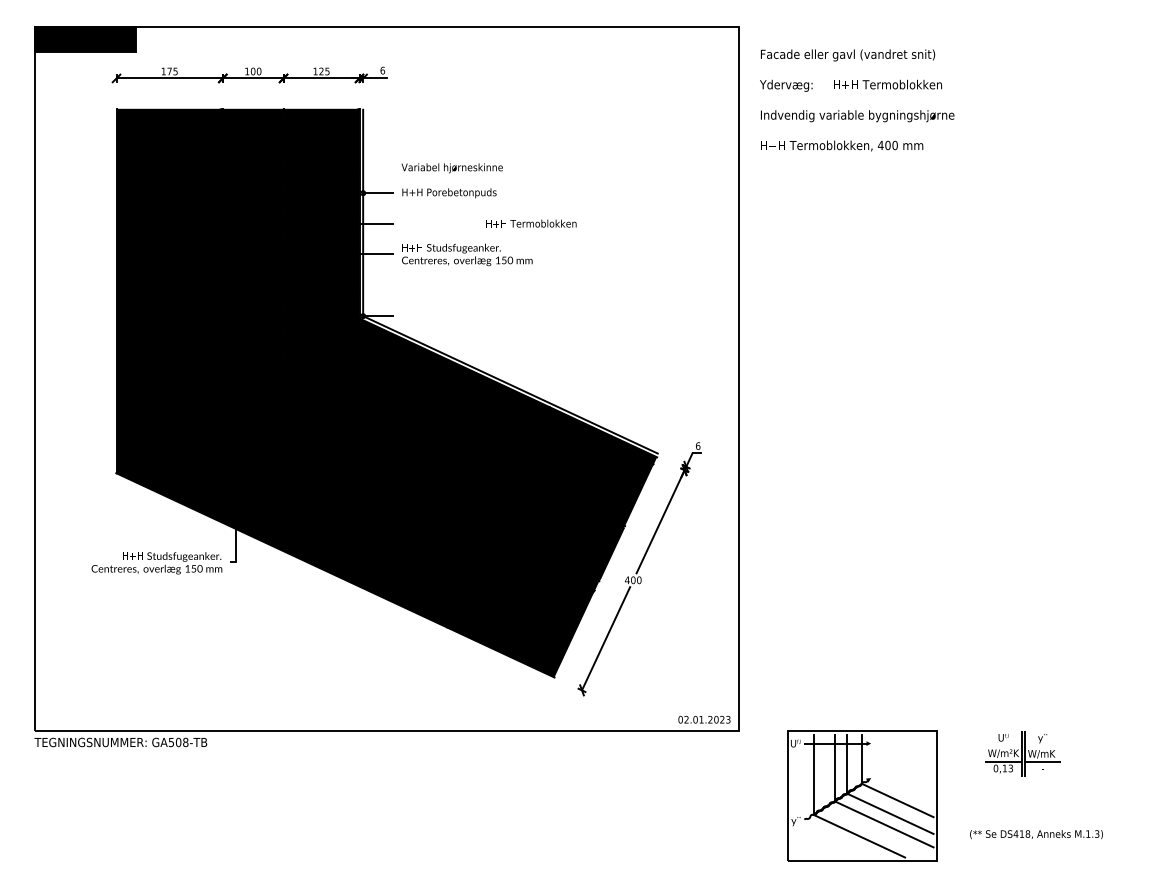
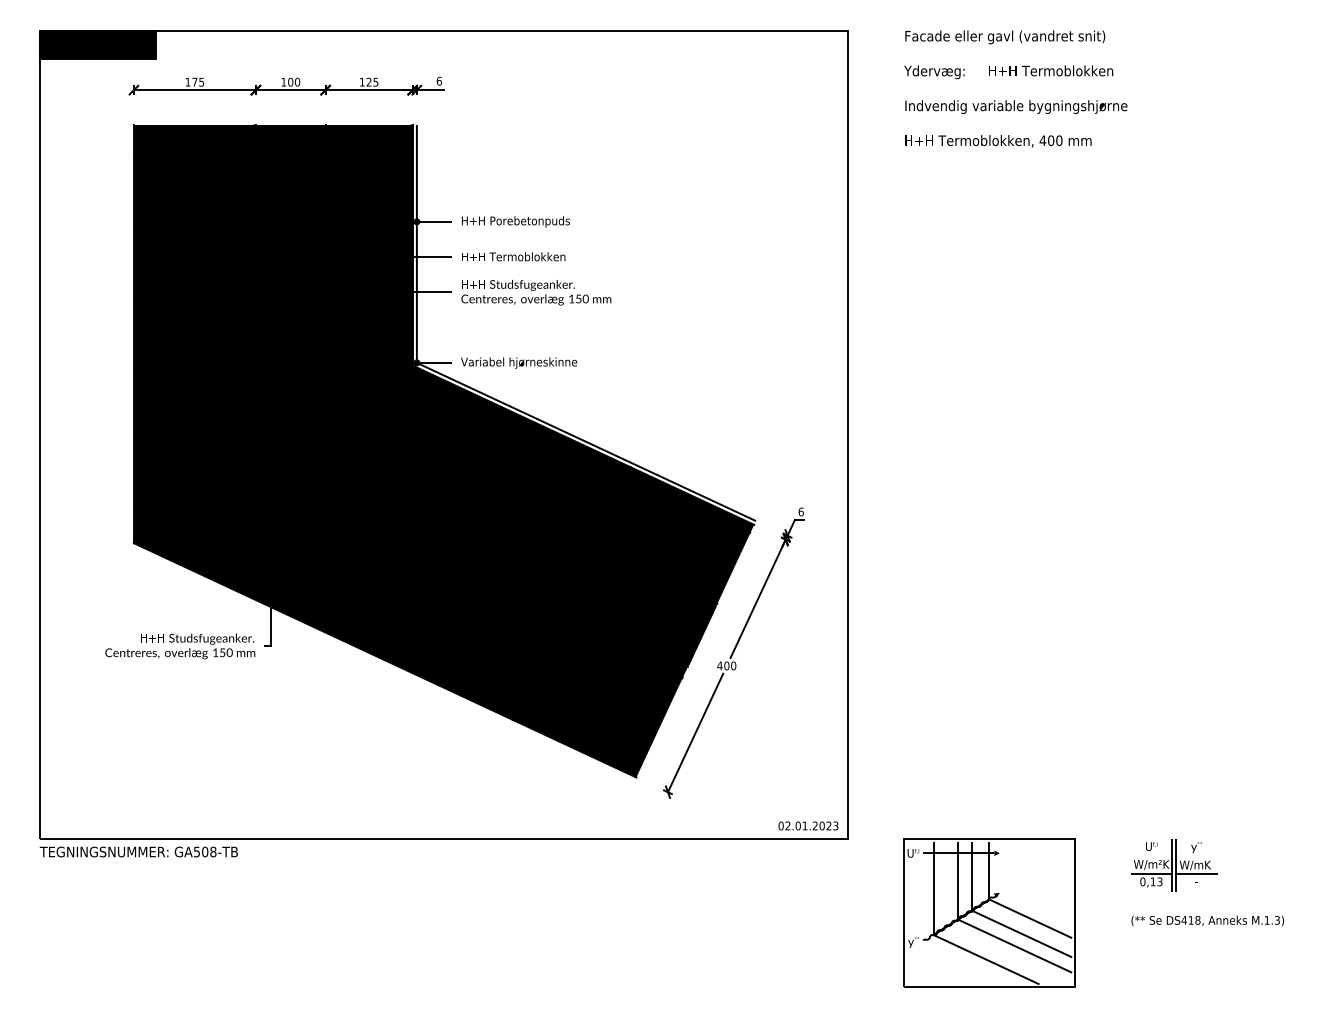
text: (857, 100) -> (1016, 89), moved
text: (451, 168) -> (518, 363), moved
text: (531, 223) -> (513, 256), moved
text: (1036, 834) -> (1207, 920), moved

